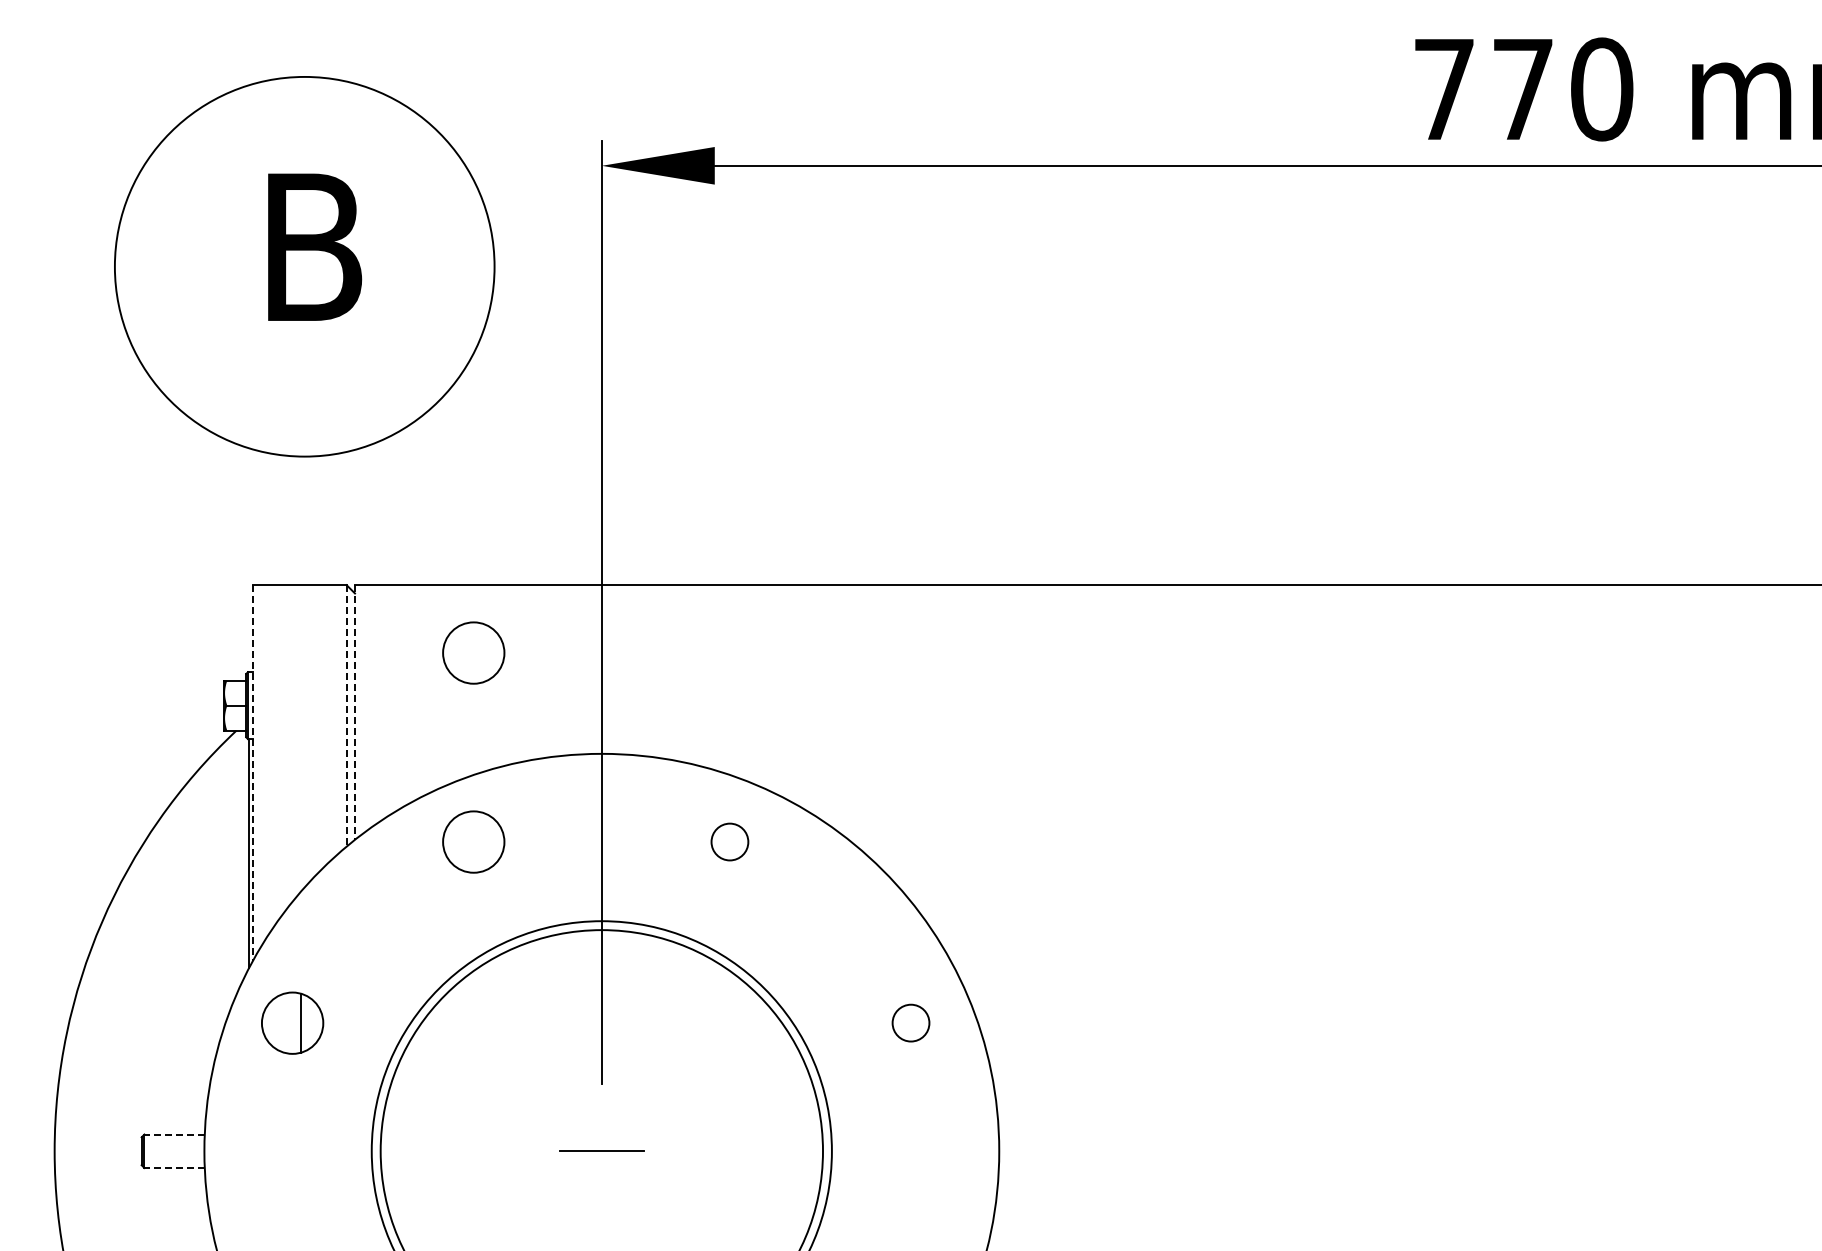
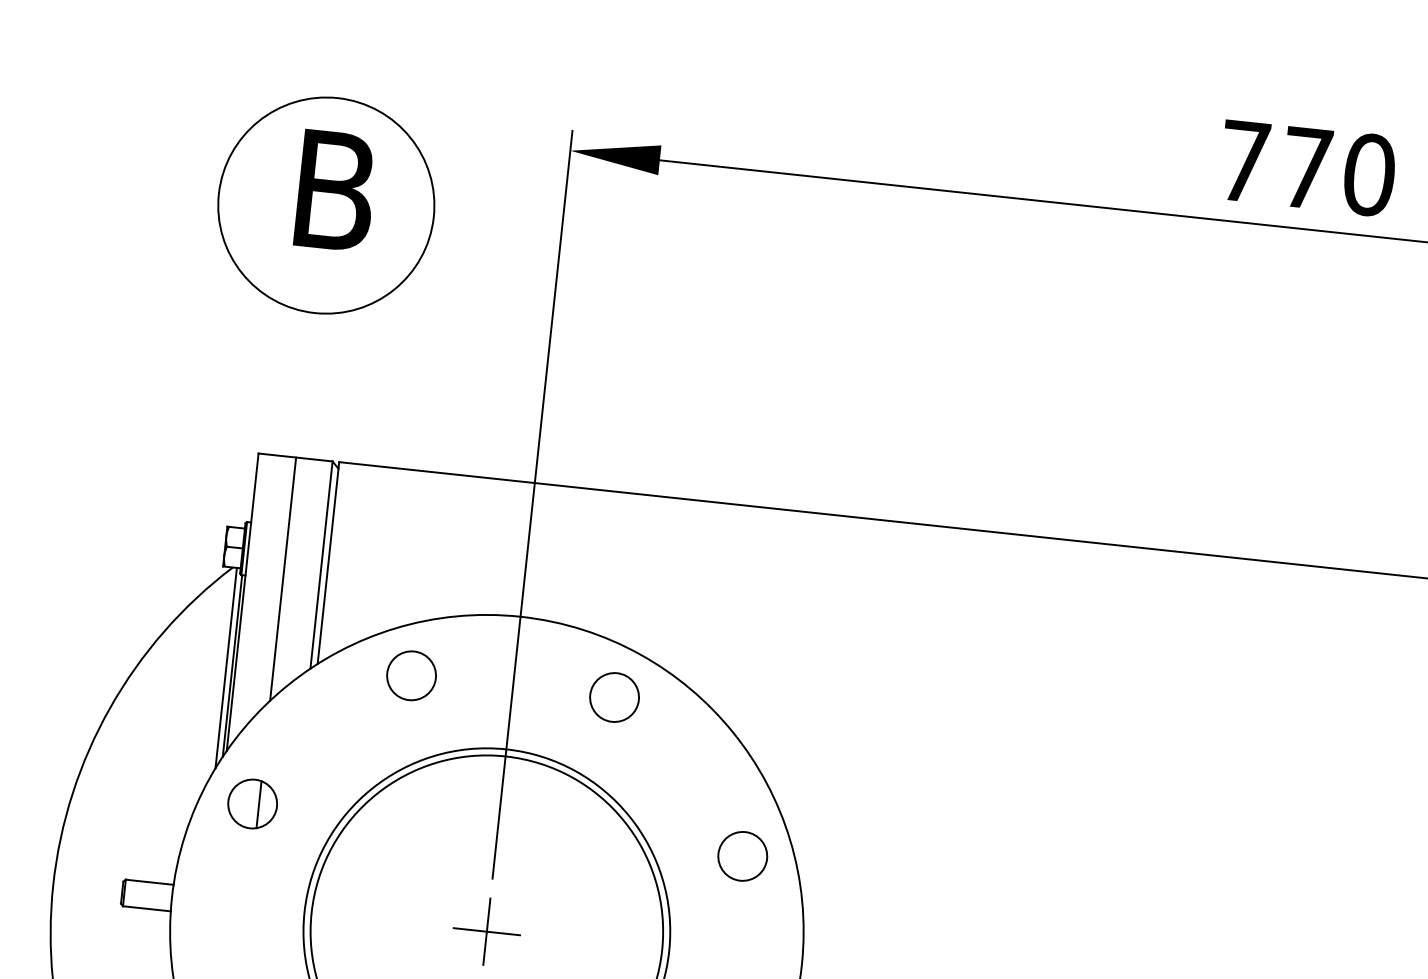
circle: (304, 266) -> (326, 205), size x0.71
circle: (473, 652) -> (427, 525), removed
line: (355, 713) -> (328, 563), dashed -> solid
line: (346, 715) -> (321, 564), dashed -> solid
line: (300, 738) -> (283, 579), added
line: (253, 772) -> (242, 602), dashed -> solid
circle: (729, 841) -> (614, 697), size x1.67
line: (241, 856) -> (226, 667), added
circle: (910, 1022) -> (742, 855), size x1.67
line: (174, 1134) -> (149, 882), dashed -> solid
line: (601, 1151) -> (486, 931), added
line: (174, 1168) -> (146, 909), dashed -> solid

